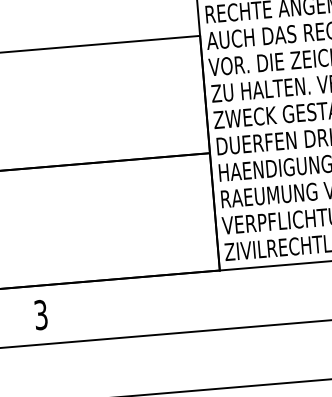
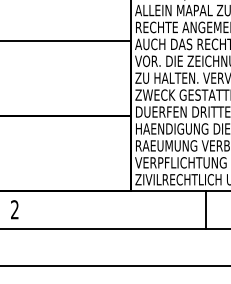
text: (40, 314) -> (14, 209), 3 -> 2

